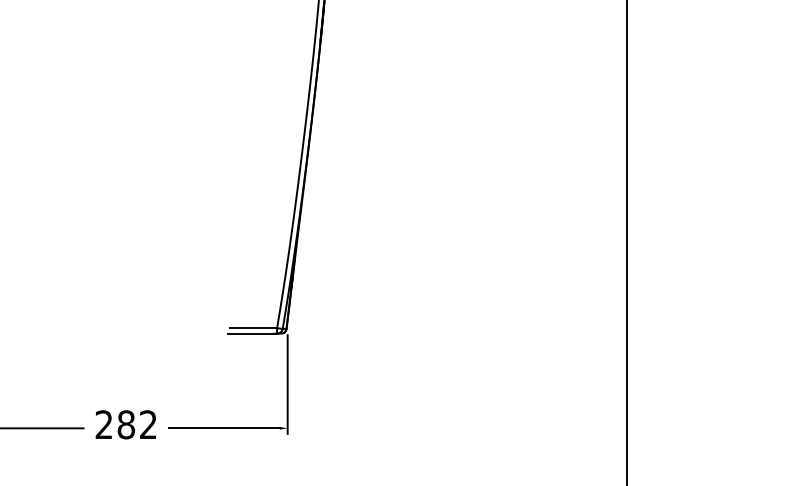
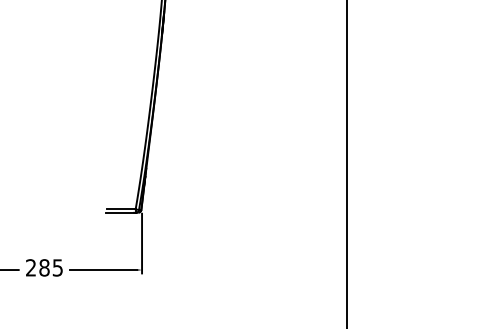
text: (147, 424) -> (57, 267), 282 -> 285

